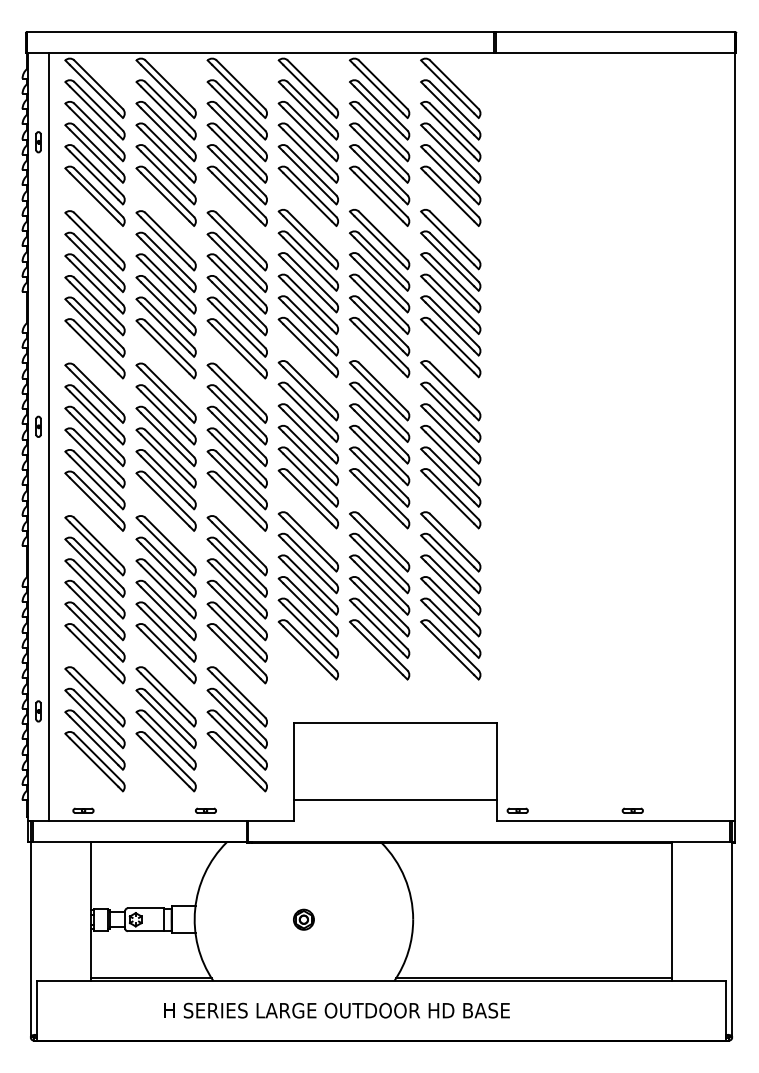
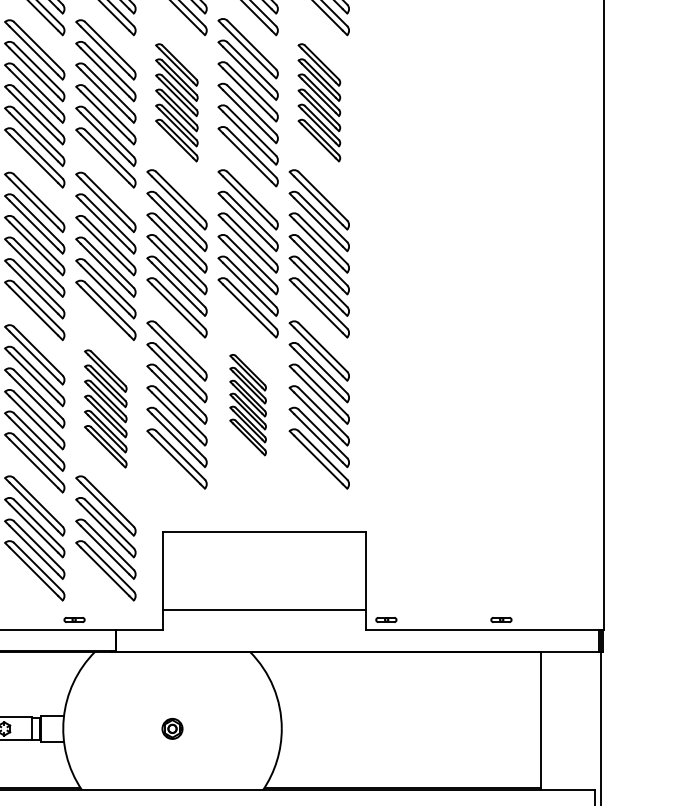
part: (307, 293) -> (176, 102), size x0.7
part: (450, 293) -> (319, 102), size x0.7
part: (379, 595) -> (248, 404), size x0.6
part: (236, 599) -> (105, 408), size x0.7

